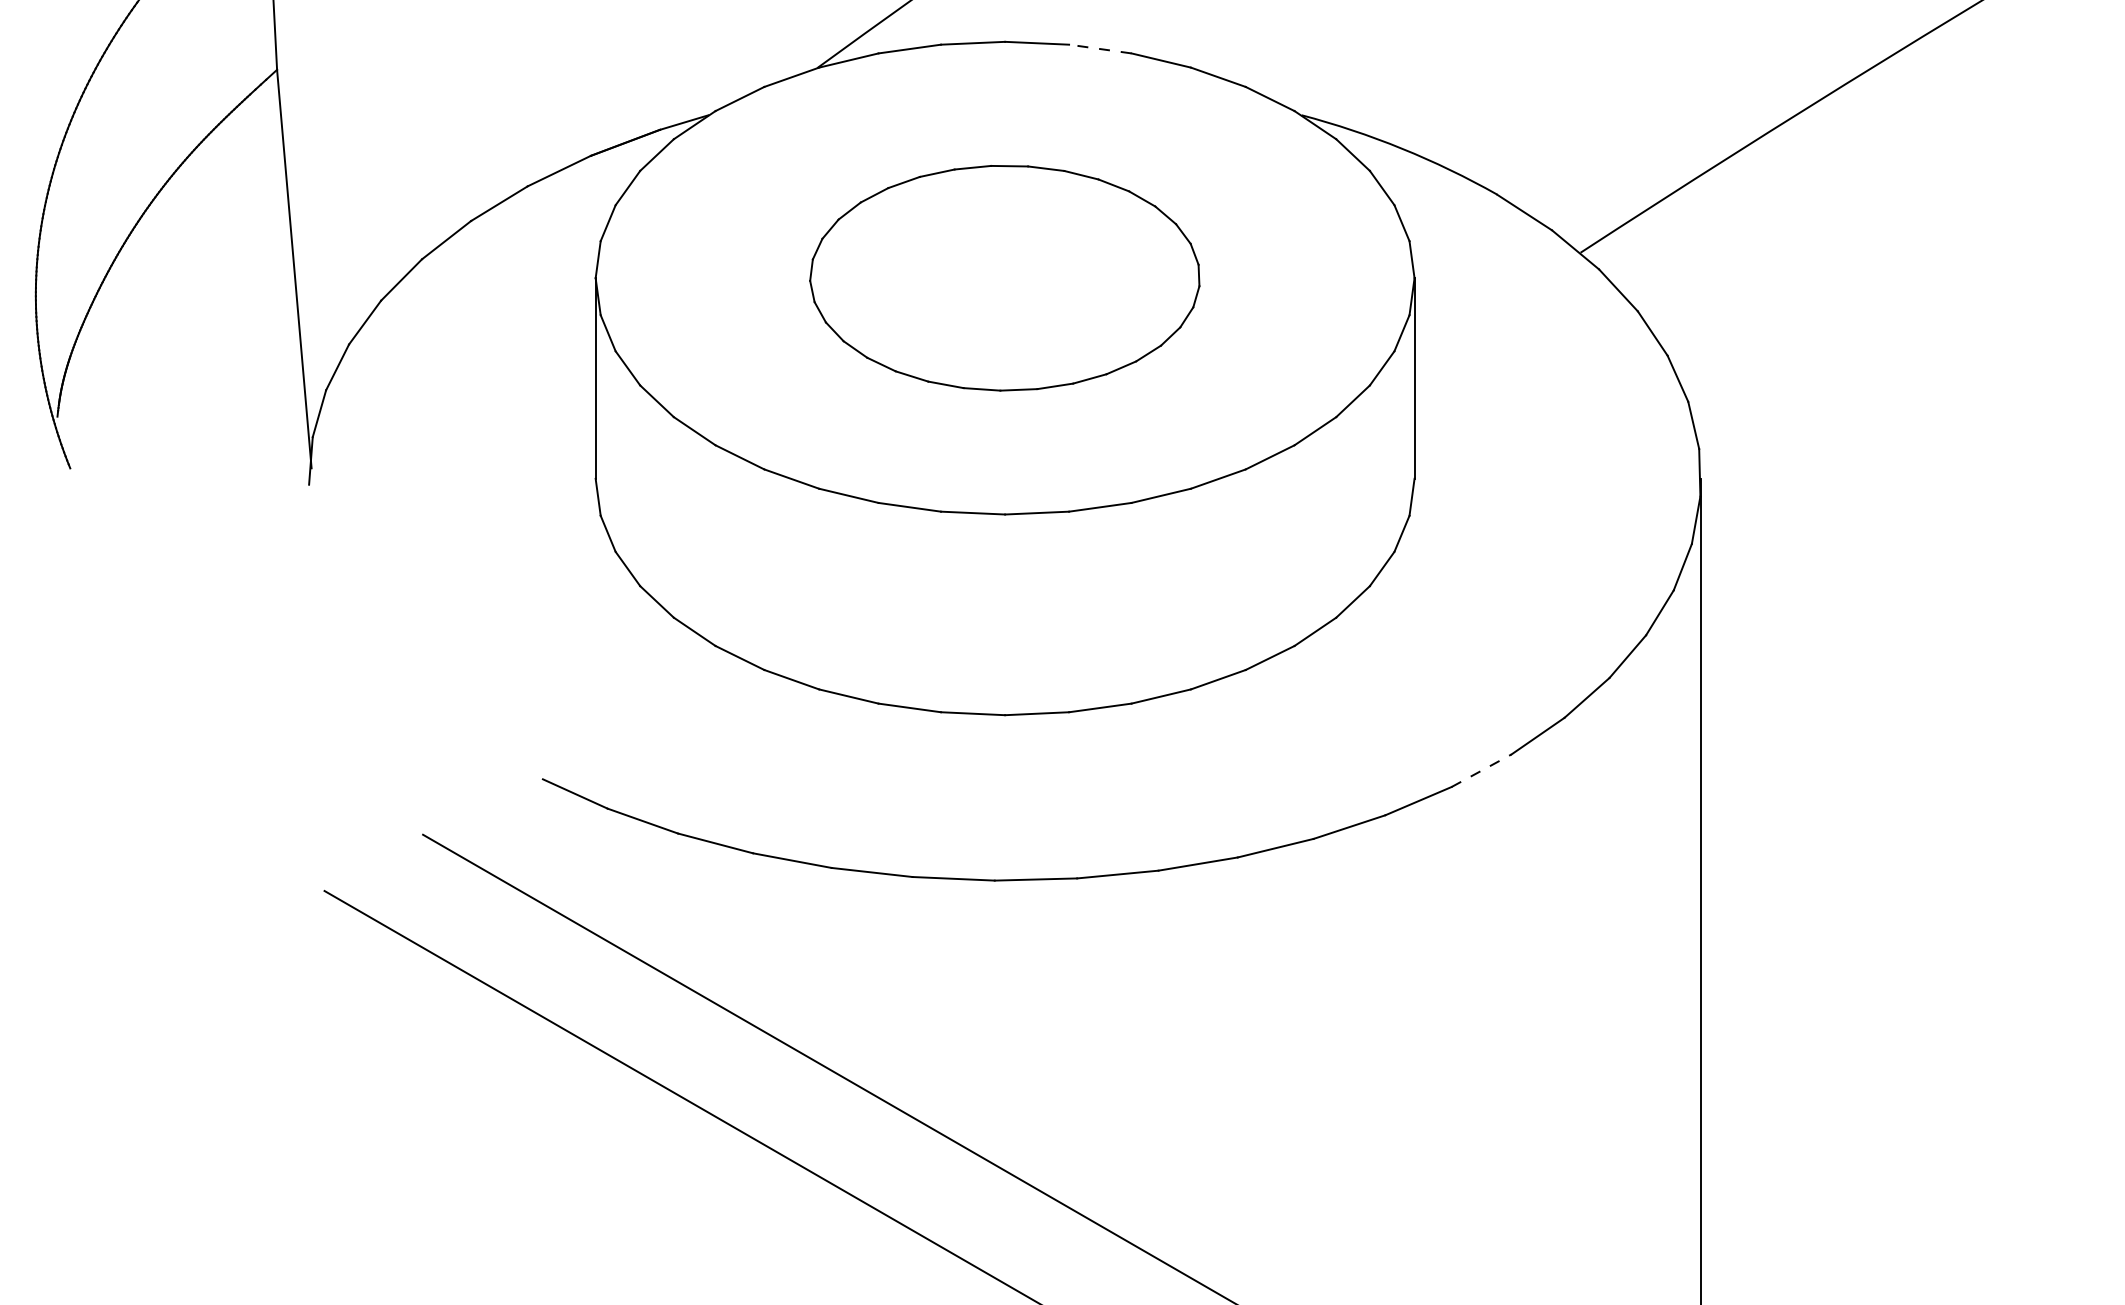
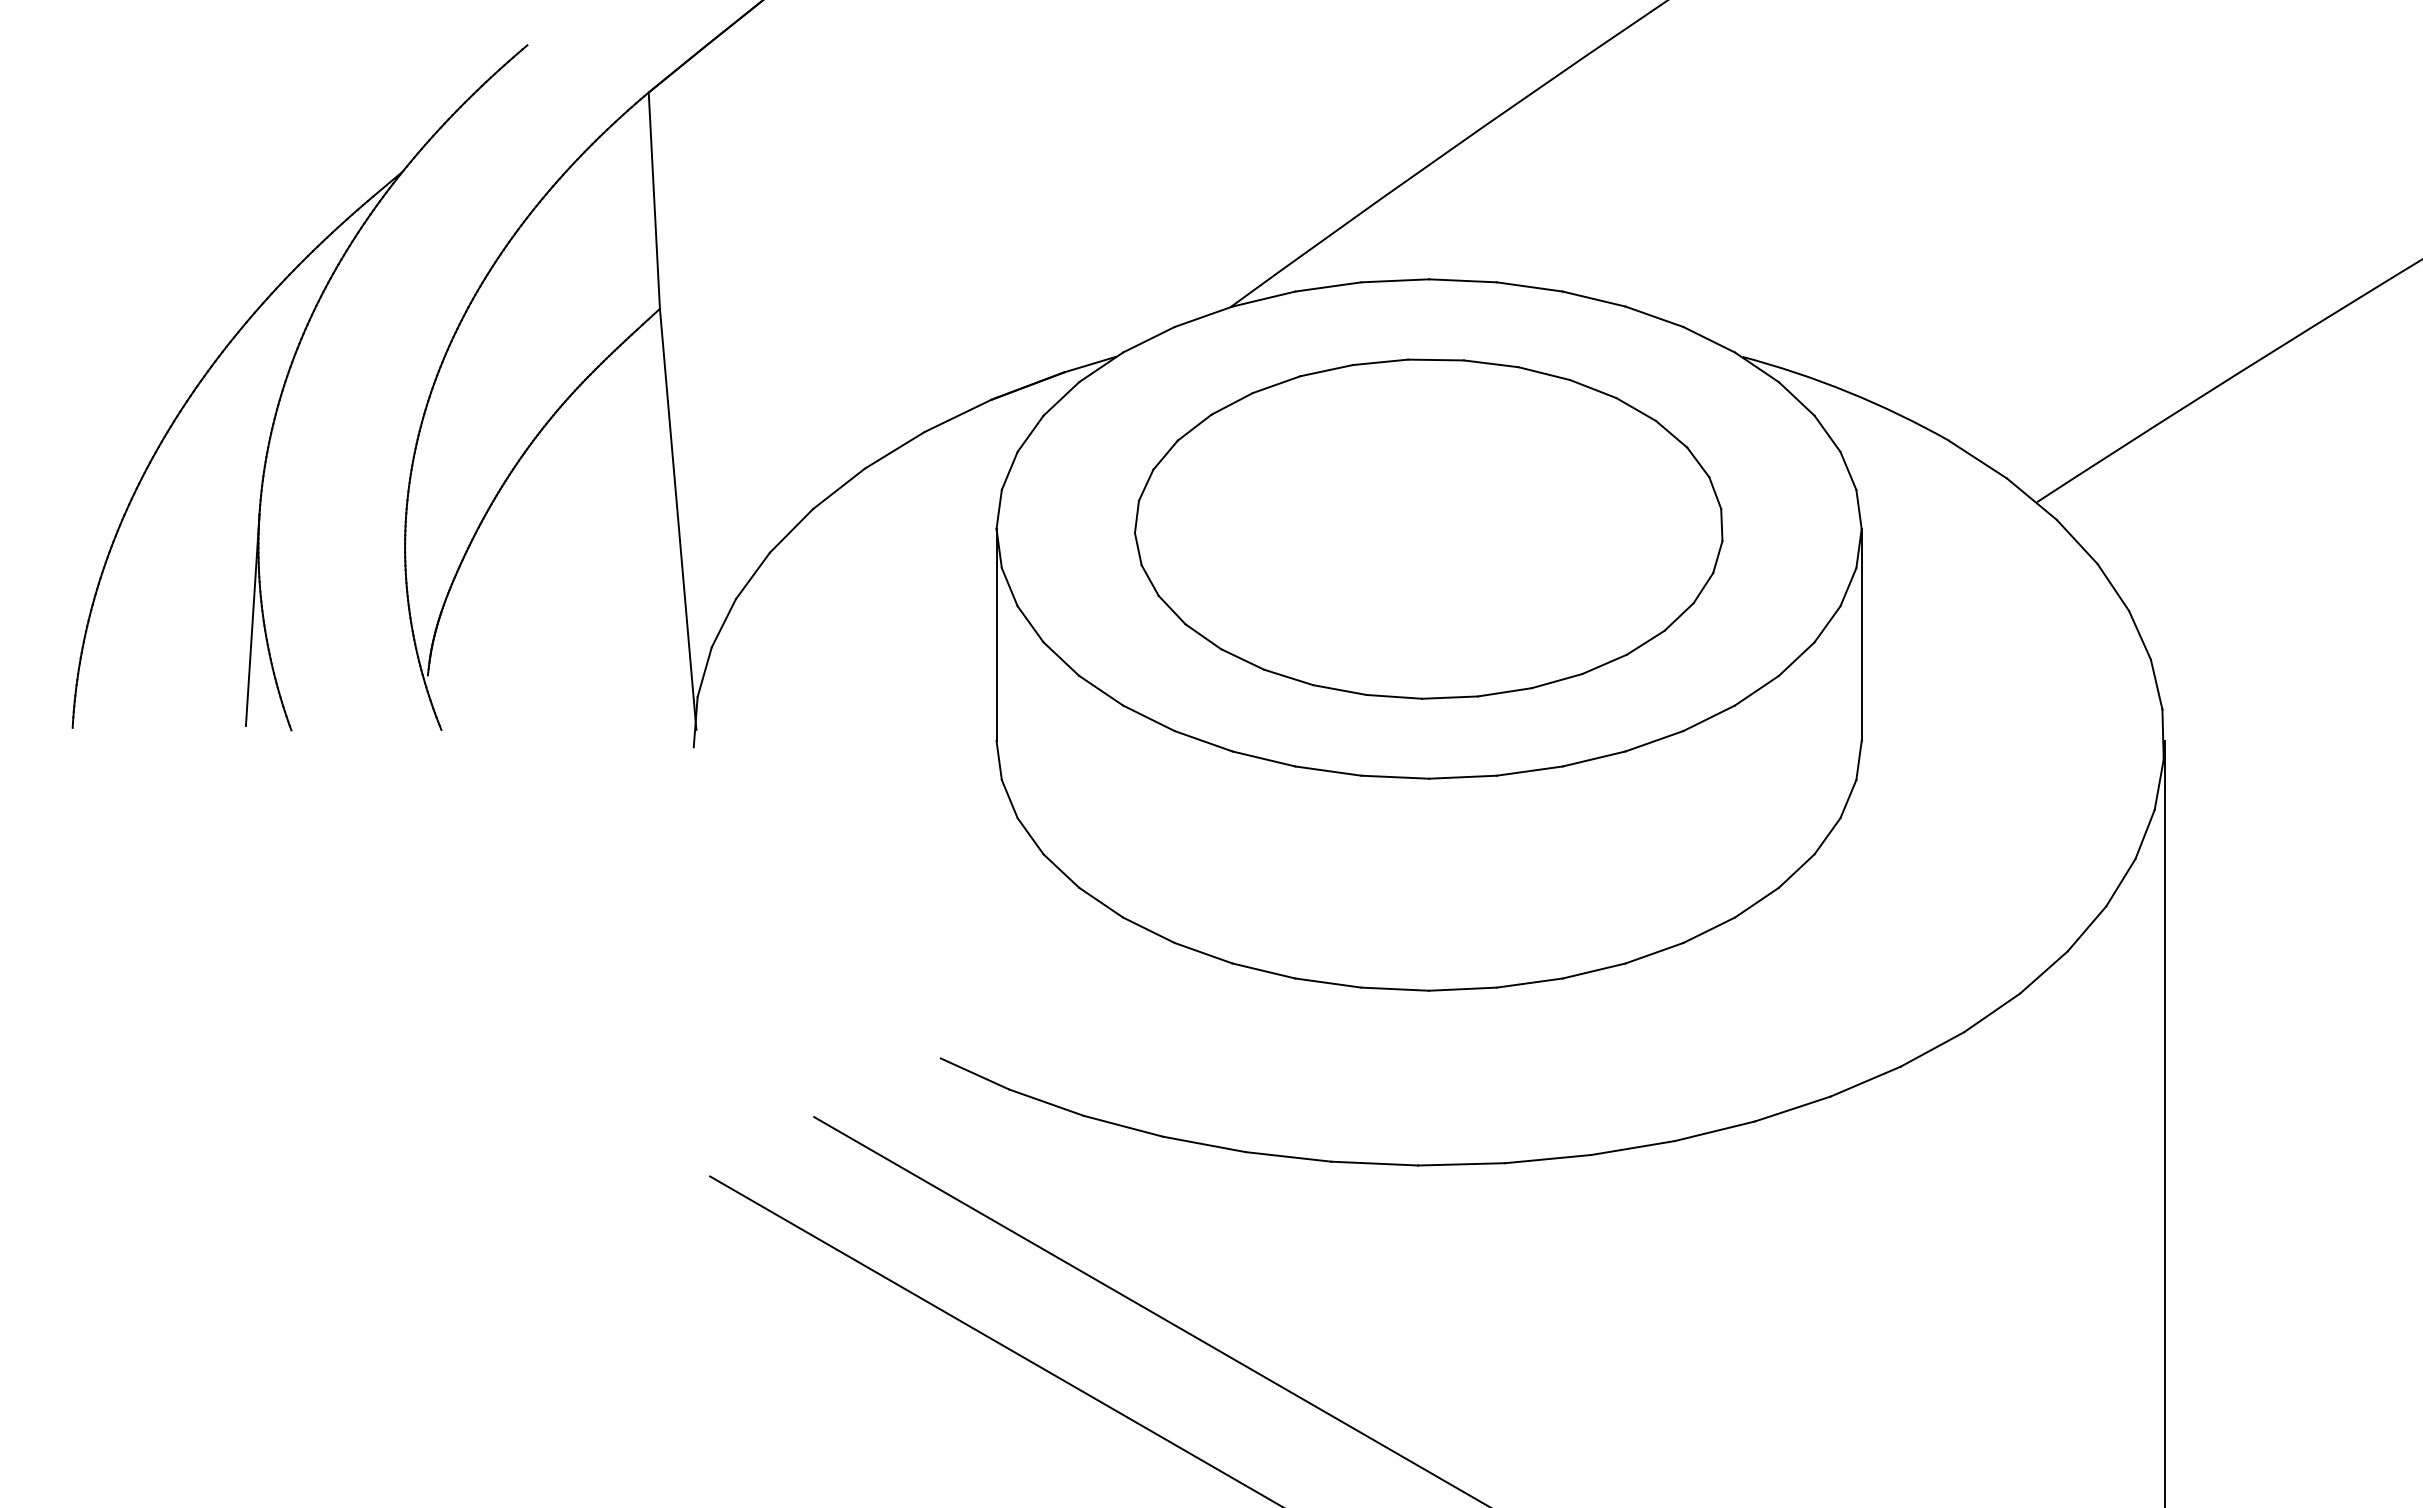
line: (1100, 48) -> (1529, 286), dashed -> solid
part: (1004, 277) -> (1428, 528), size x1.43
line: (1481, 770) -> (1932, 1049), dashed -> solid

